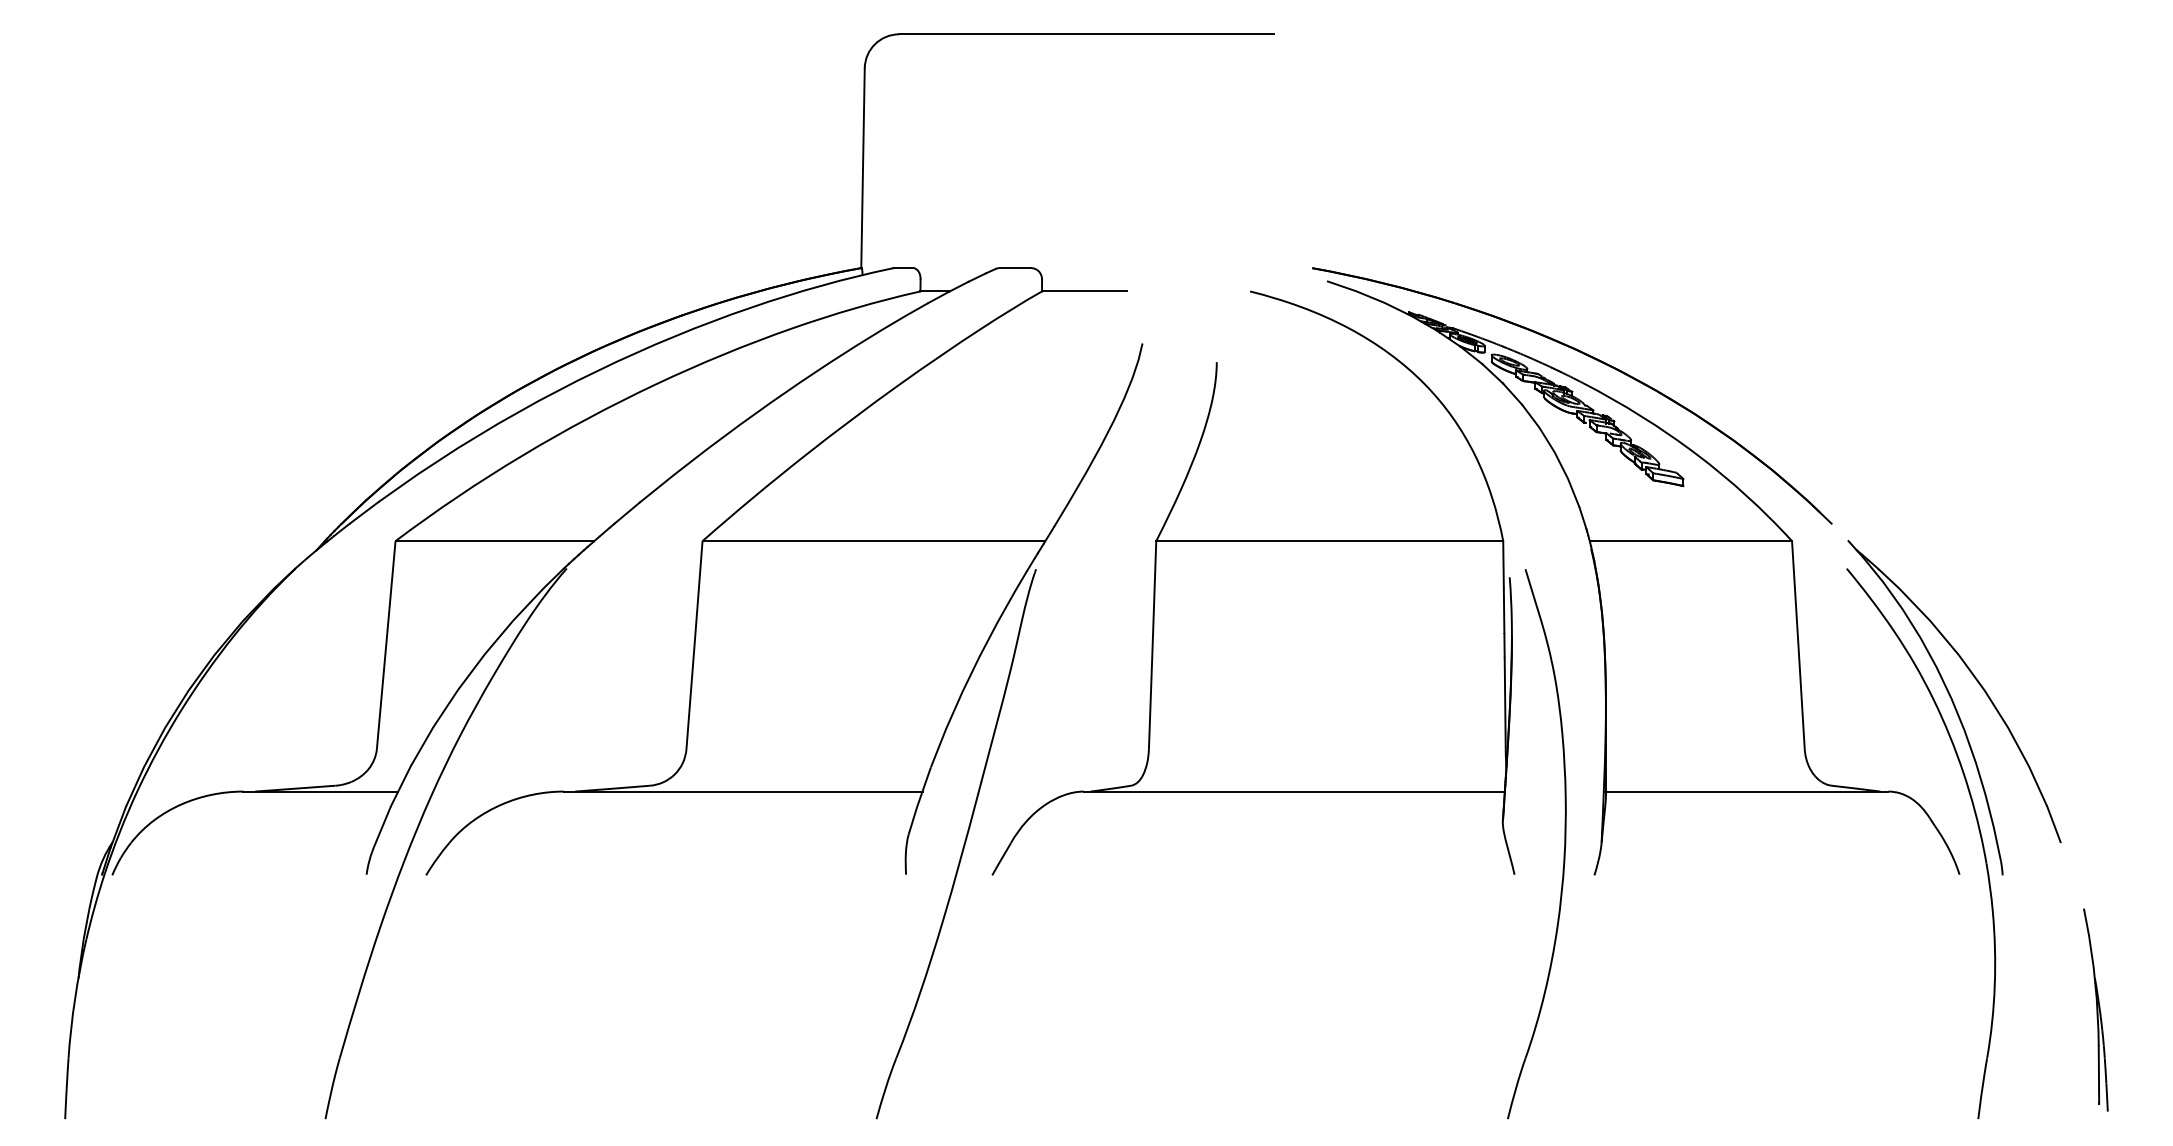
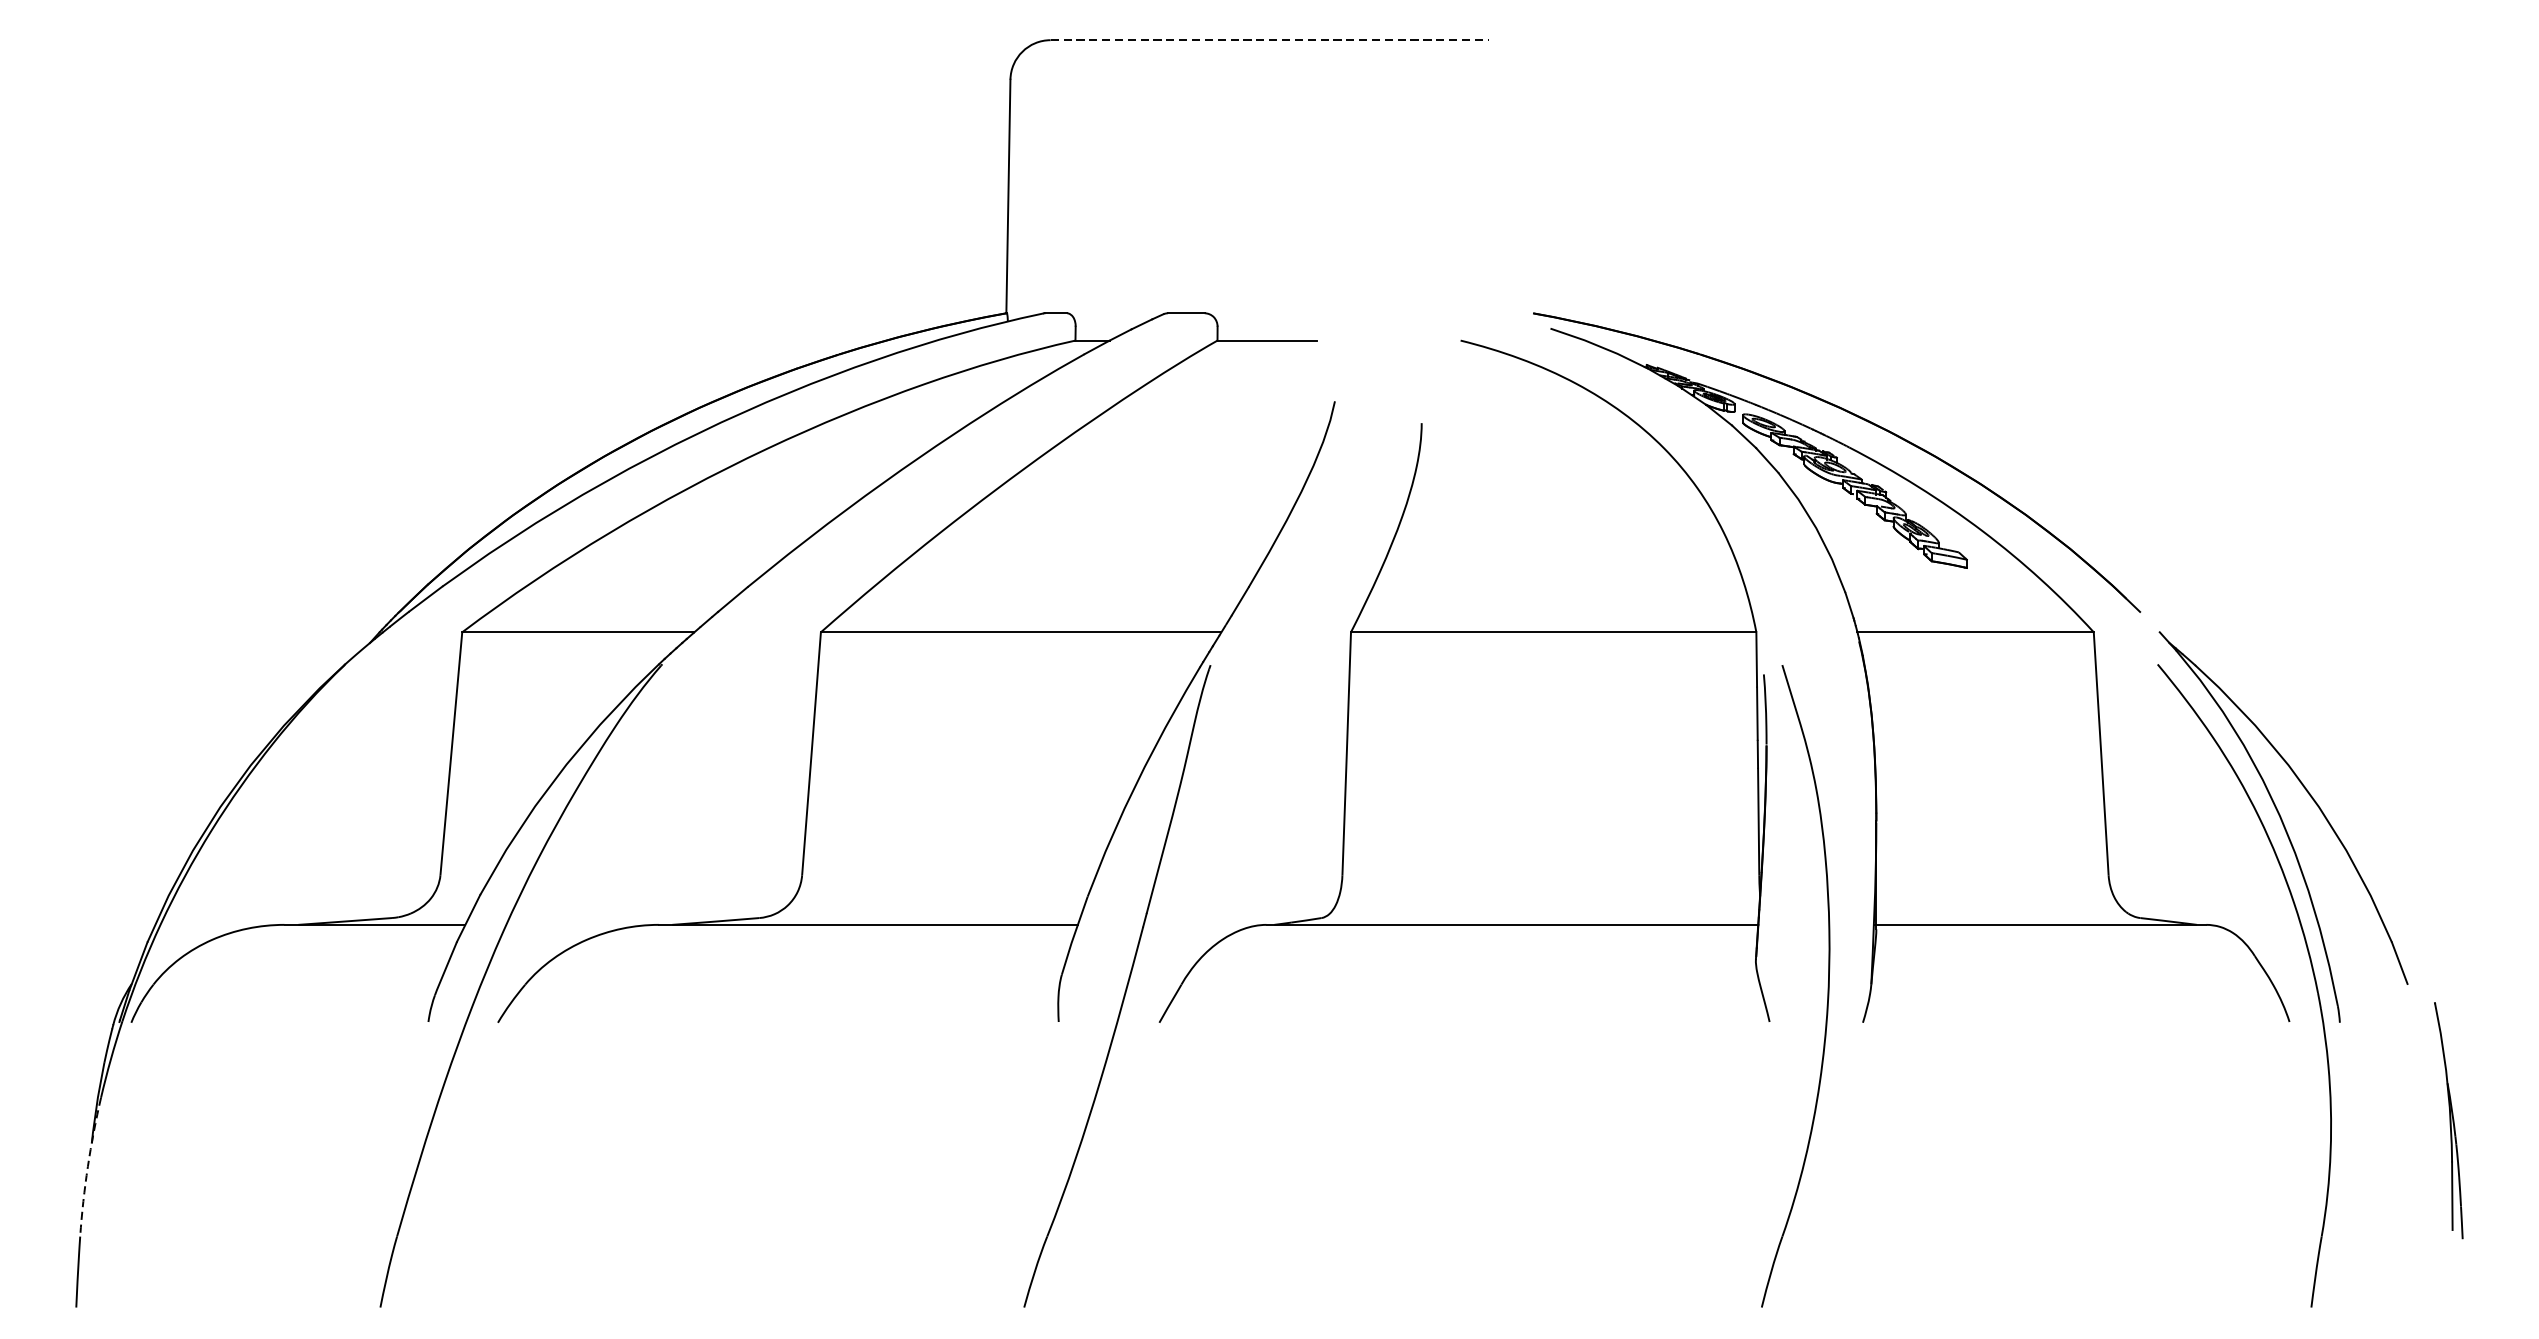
line: (1086, 34) -> (1269, 40), solid -> dashed
arc: (75, 998) -> (88, 1166), solid -> dashed
part: (2095, 1009) -> (2448, 1119), moved

